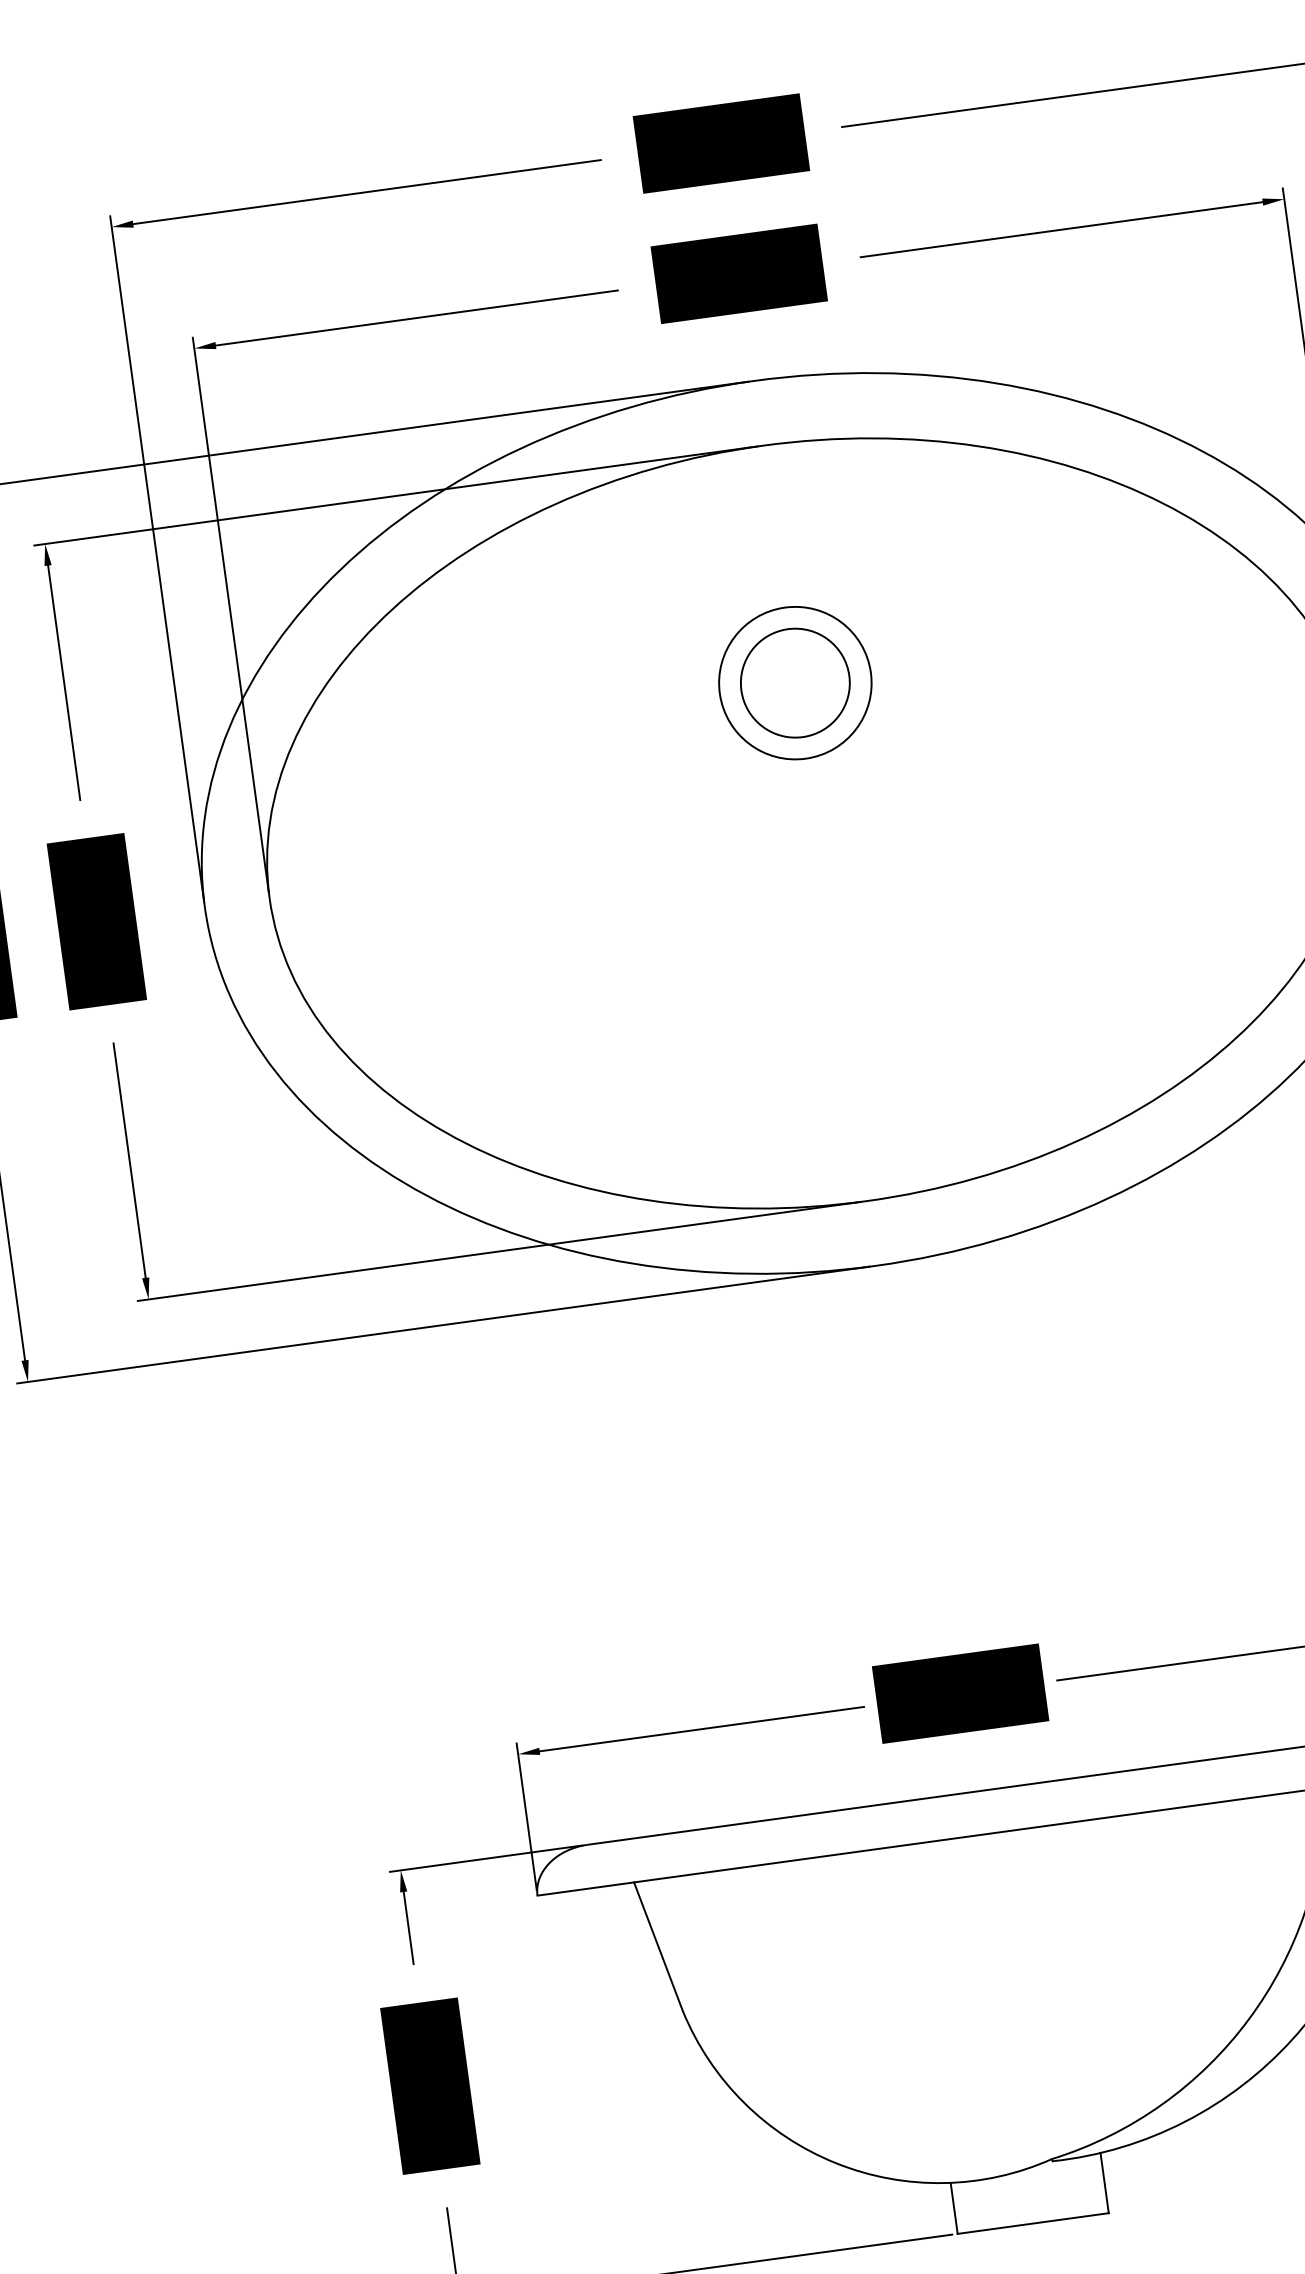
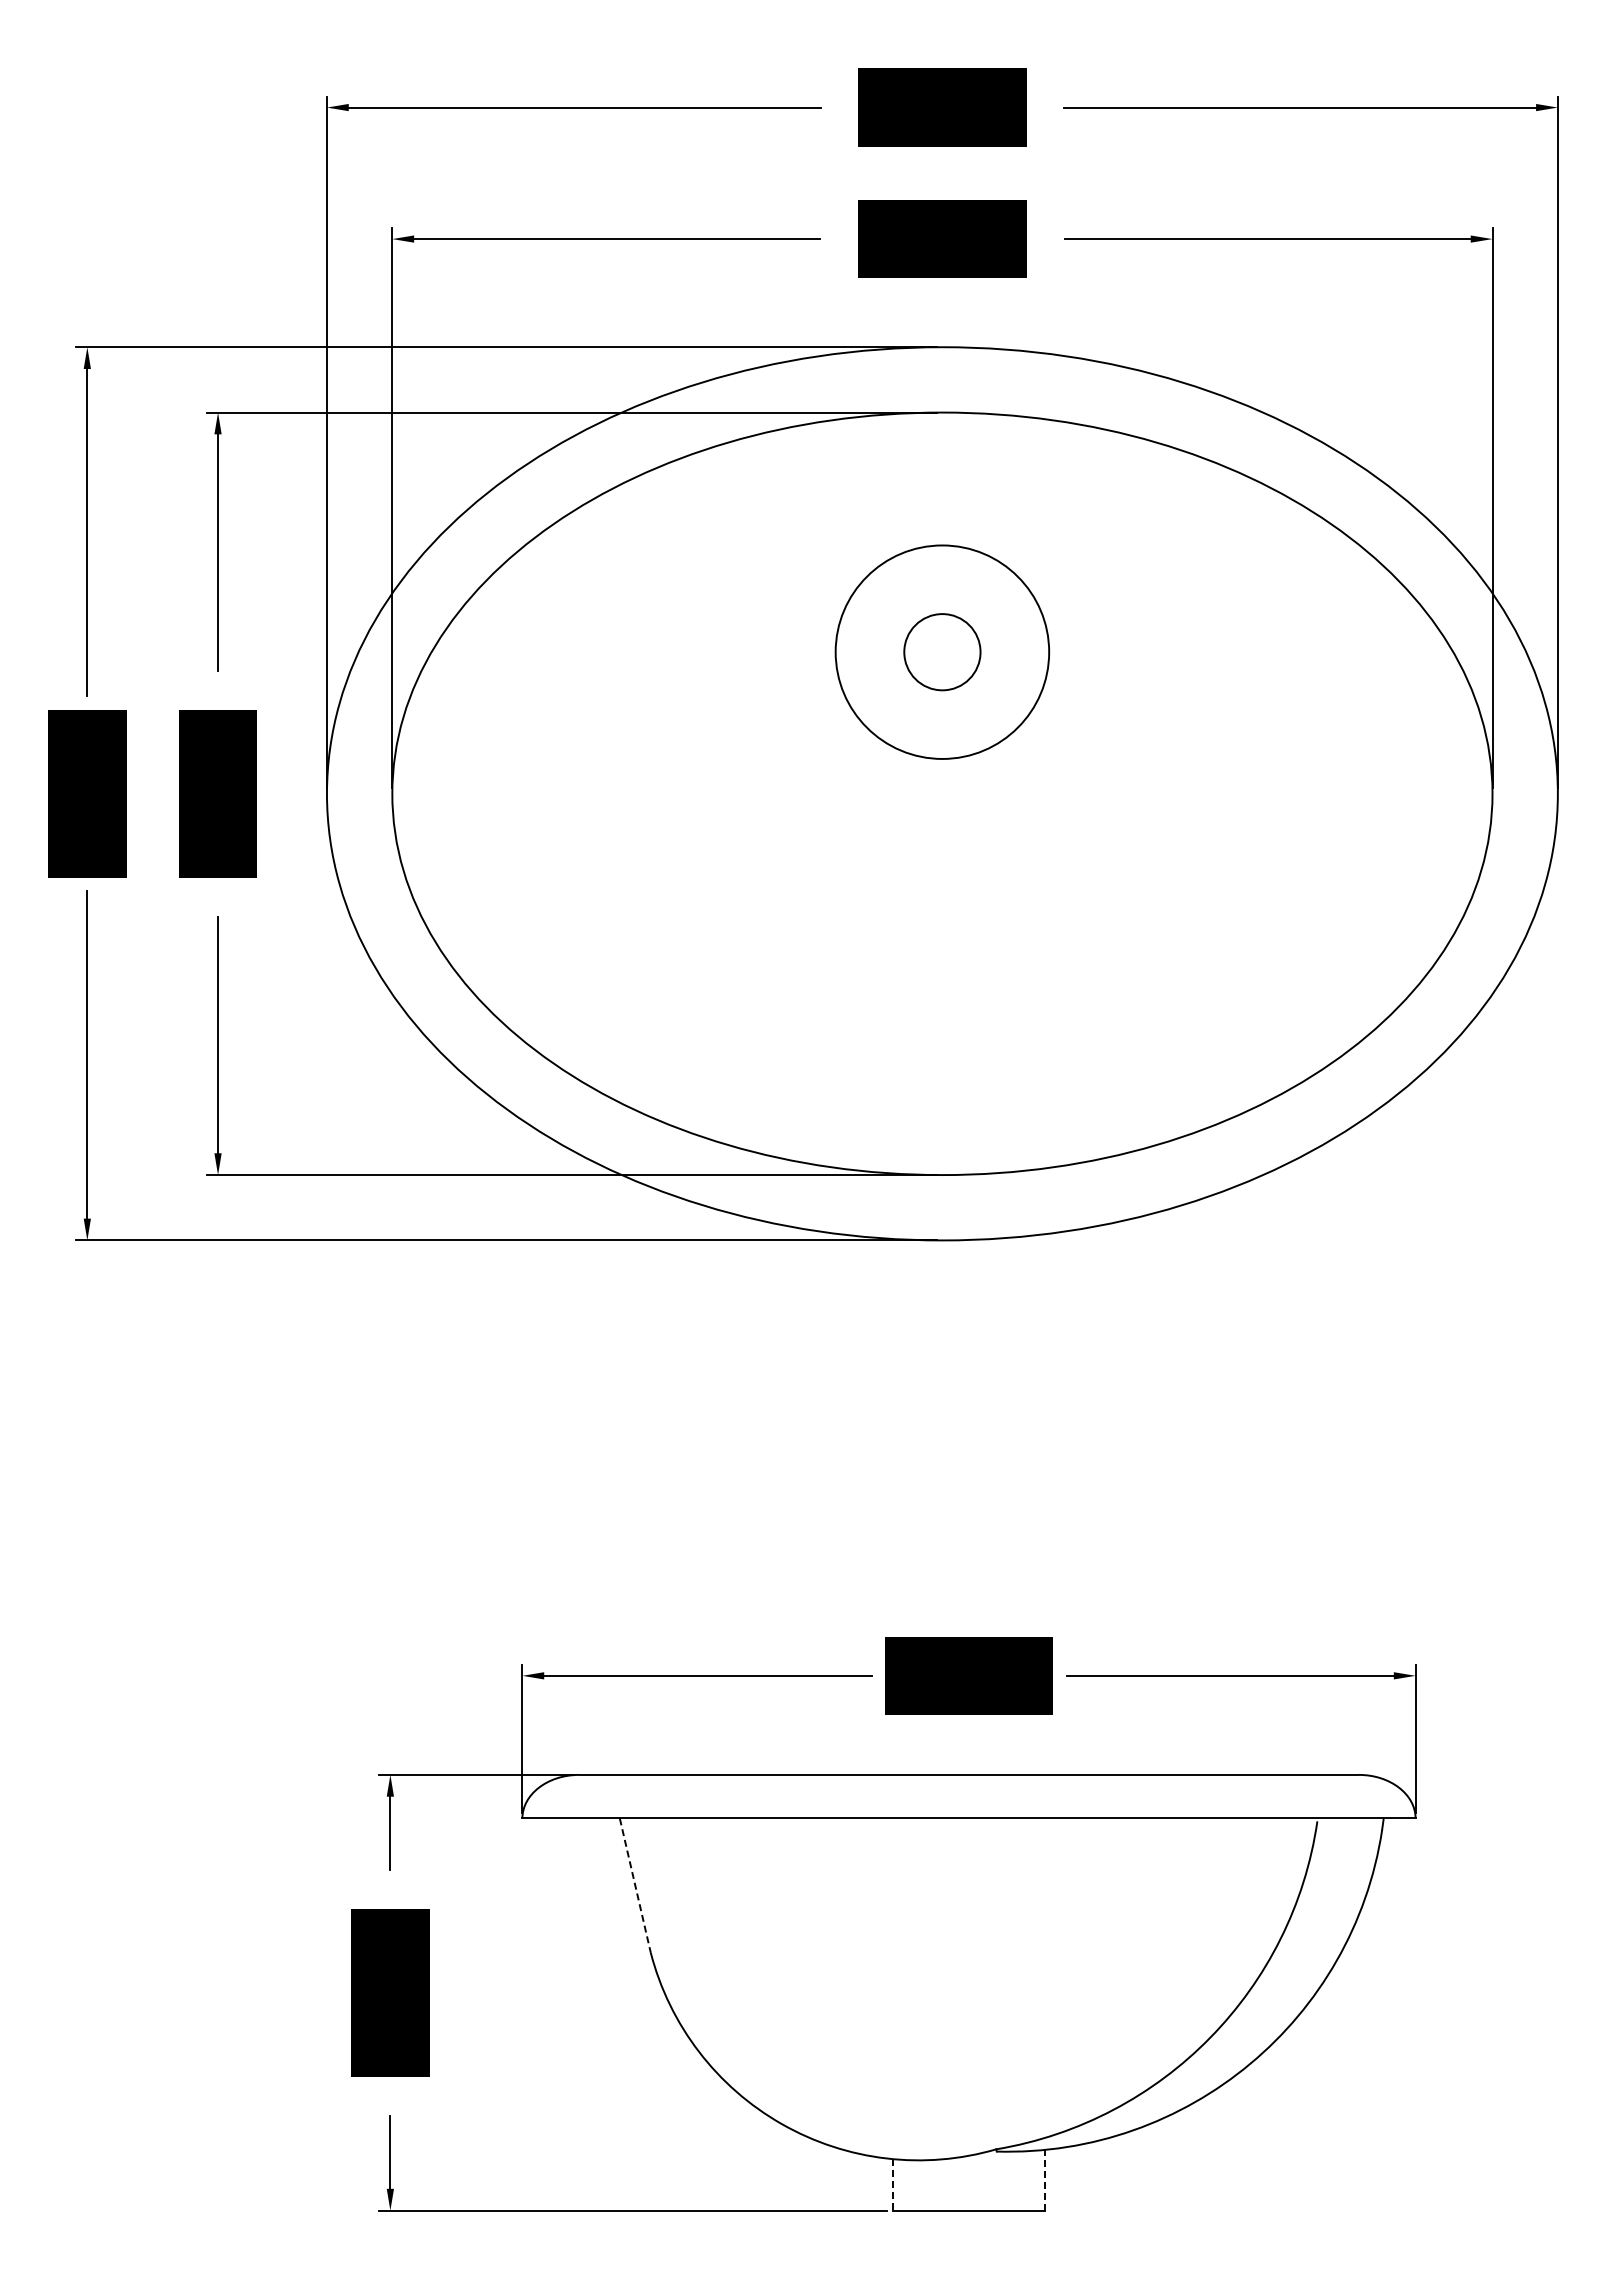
circle: (794, 682) -> (941, 651), size x0.7
circle: (795, 682) -> (942, 651), size x1.4
line: (658, 1946) -> (635, 1885), solid -> dashed
line: (1104, 2182) -> (1045, 2179), solid -> dashed
line: (953, 2208) -> (892, 2184), solid -> dashed

